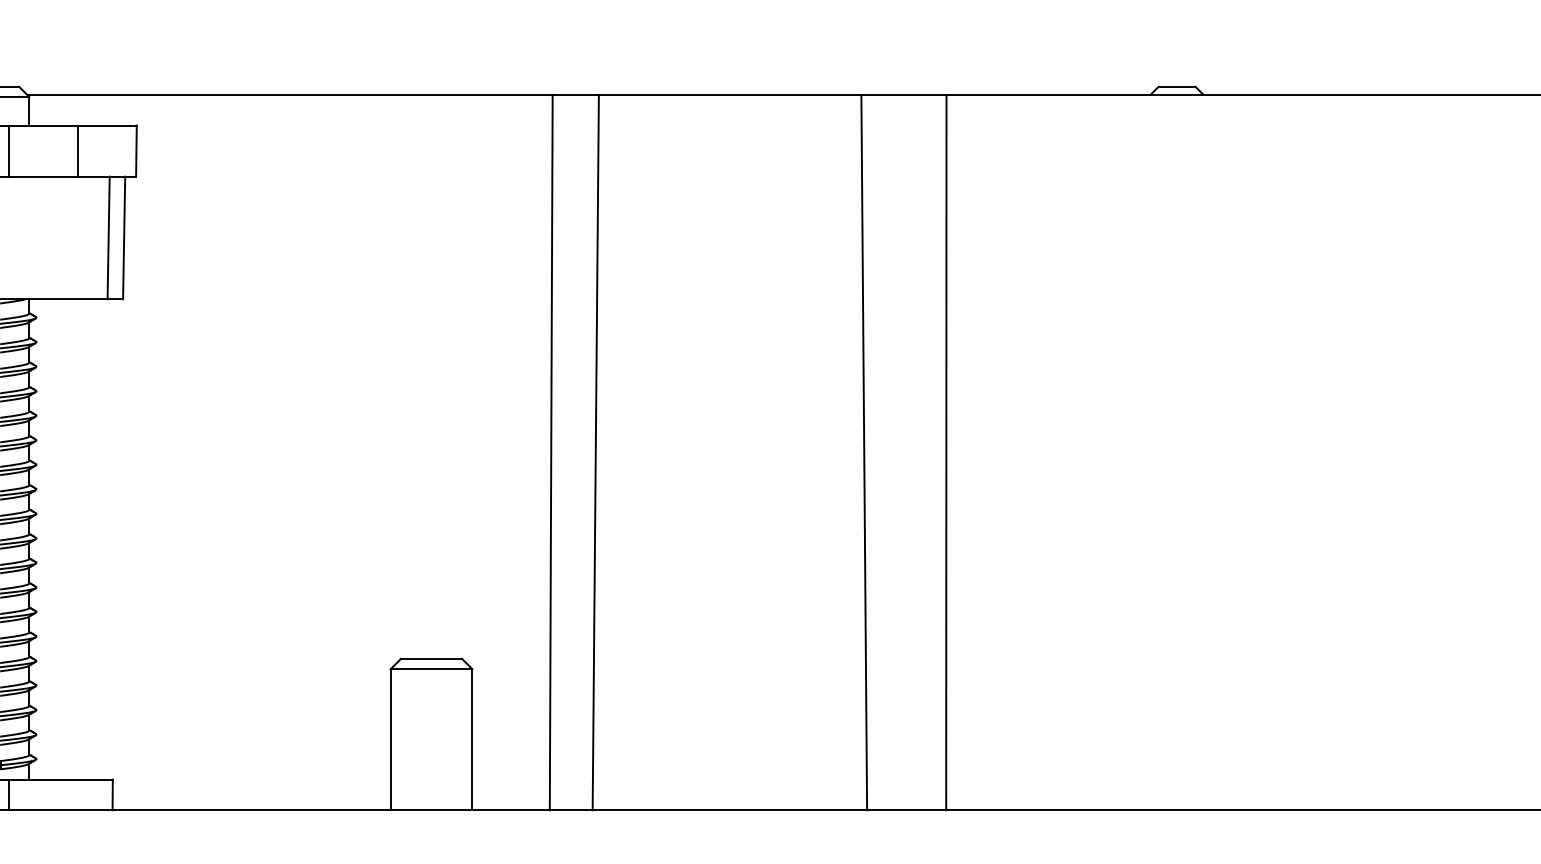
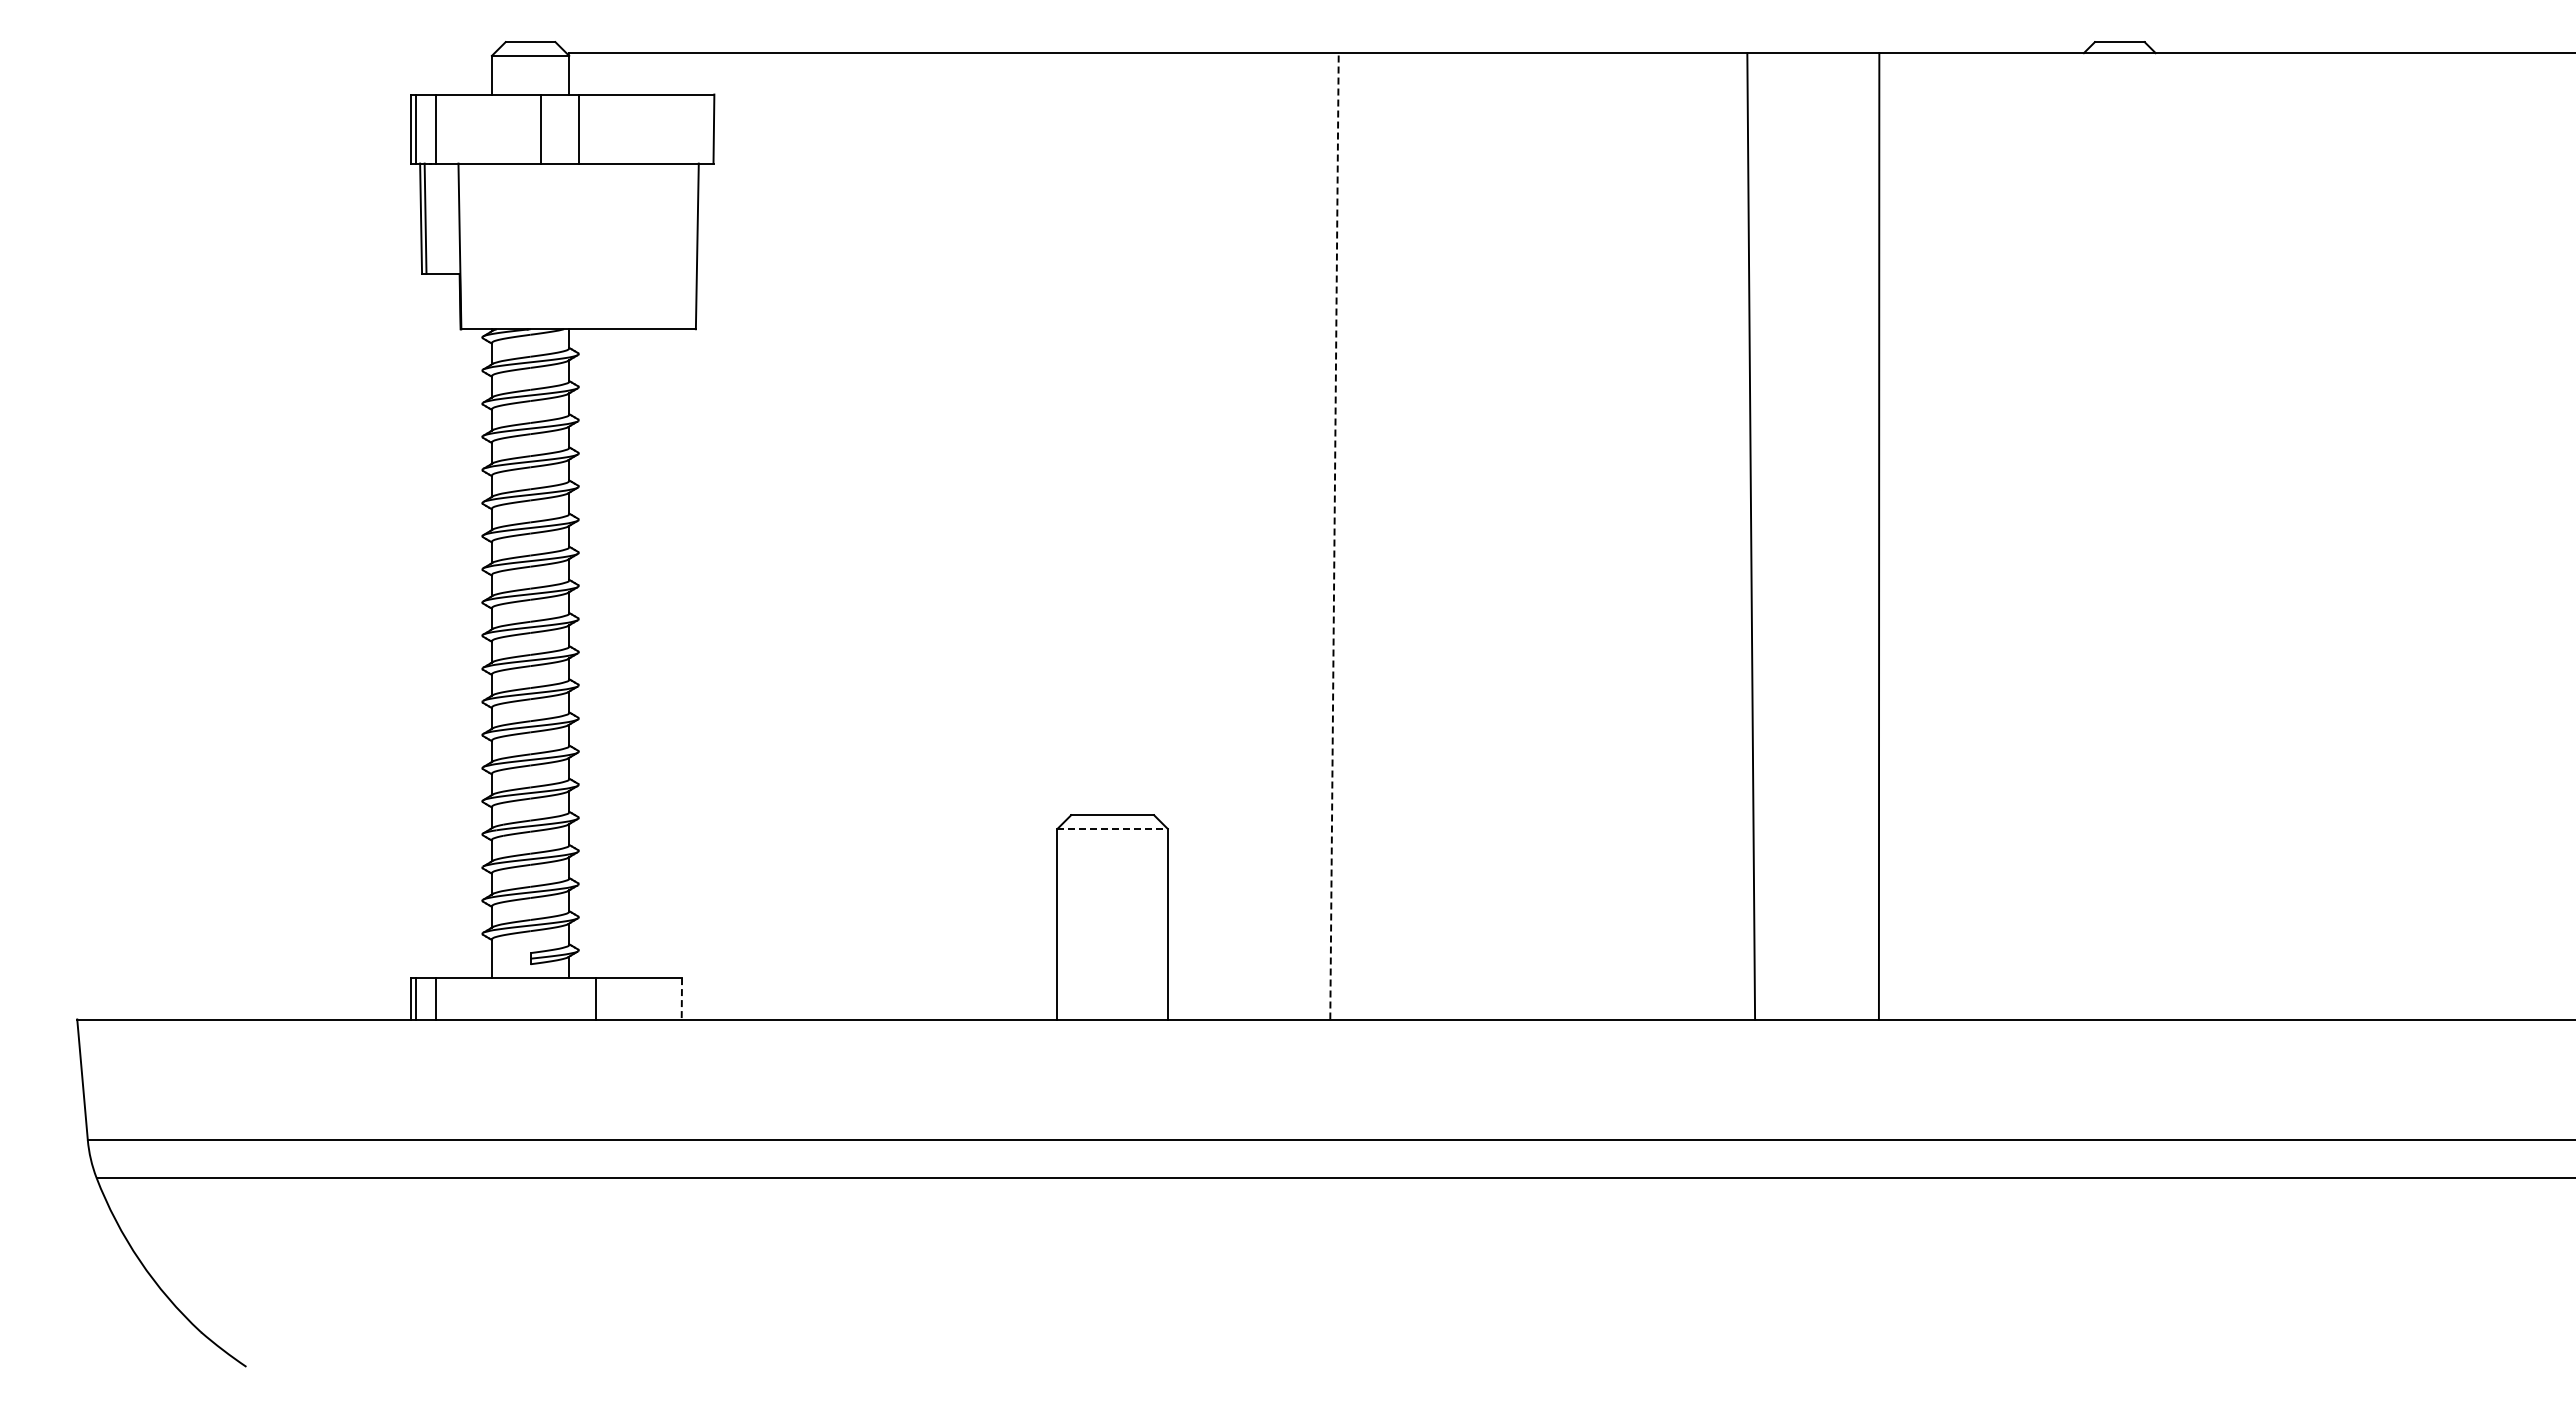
line: (77, 150) -> (578, 128), moved
line: (107, 238) -> (675, 246), removed
line: (595, 451) -> (1334, 535), solid -> dashed
line: (551, 452) -> (1274, 536), removed
line: (864, 452) -> (1751, 536), moved
line: (945, 452) -> (1878, 536), moved
line: (432, 668) -> (1113, 828), solid -> dashed
line: (8, 794) -> (596, 998), moved
line: (112, 794) -> (681, 998), solid -> dashed

